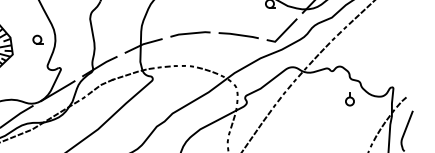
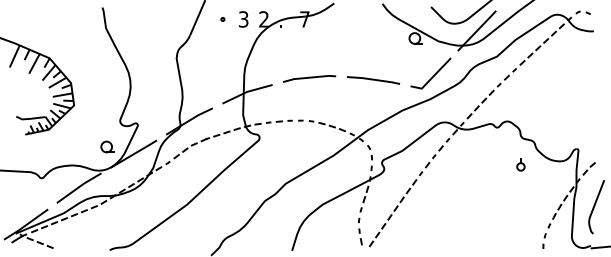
part: (37, 39) -> (107, 146), moved
part: (349, 99) -> (520, 164), size x0.7

